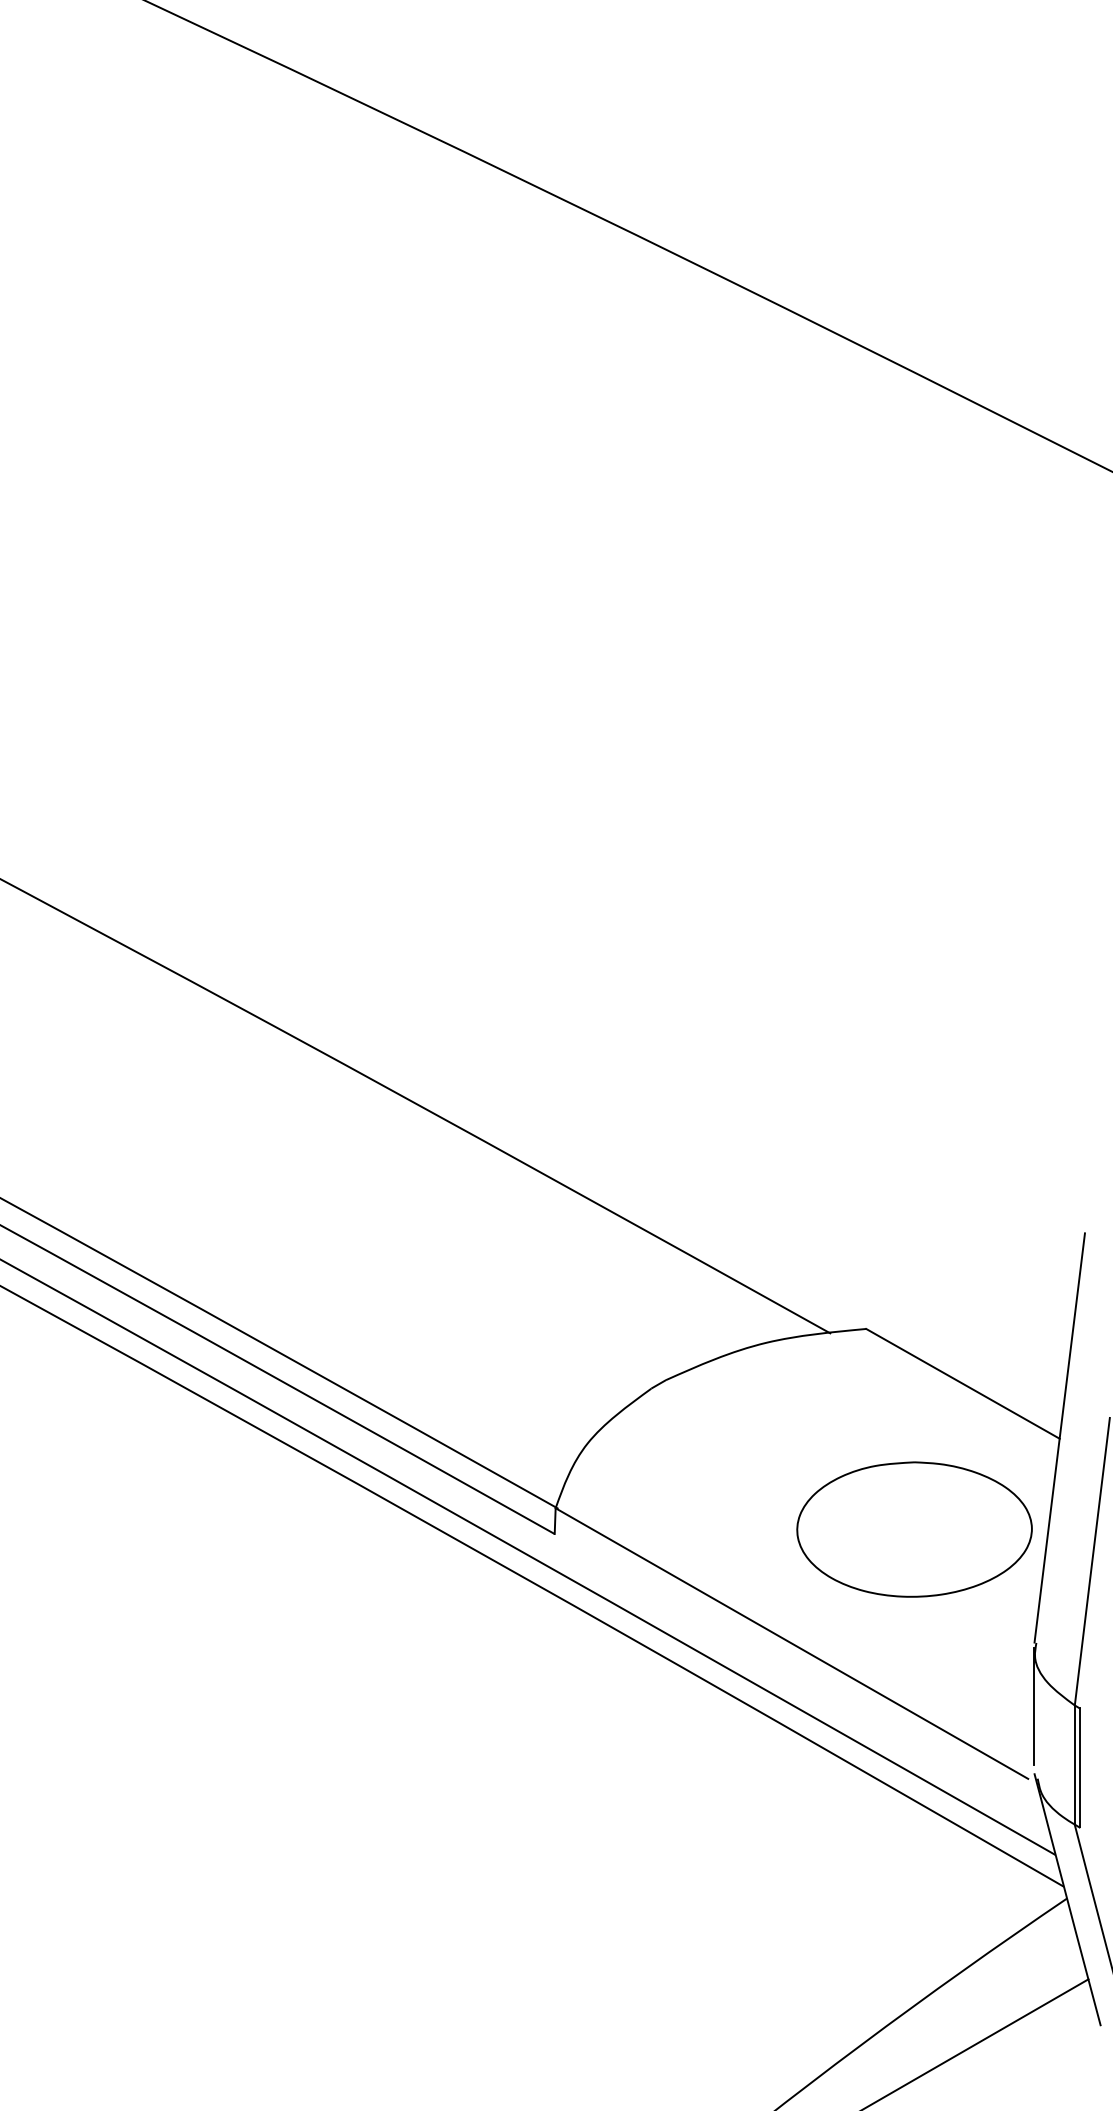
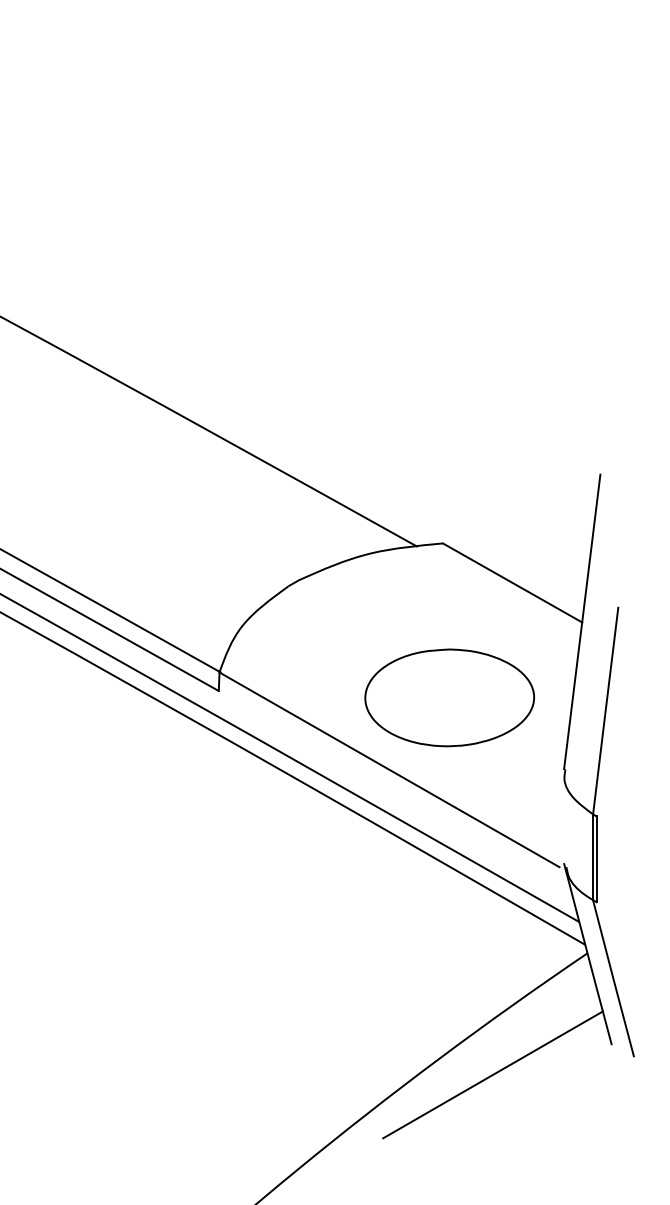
part: (914, 1529) -> (449, 697), moved
line: (1034, 1706) -> (564, 815), removed

